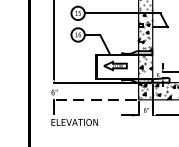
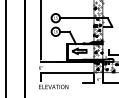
line: (95, 99) -> (66, 72), dashed -> solid

